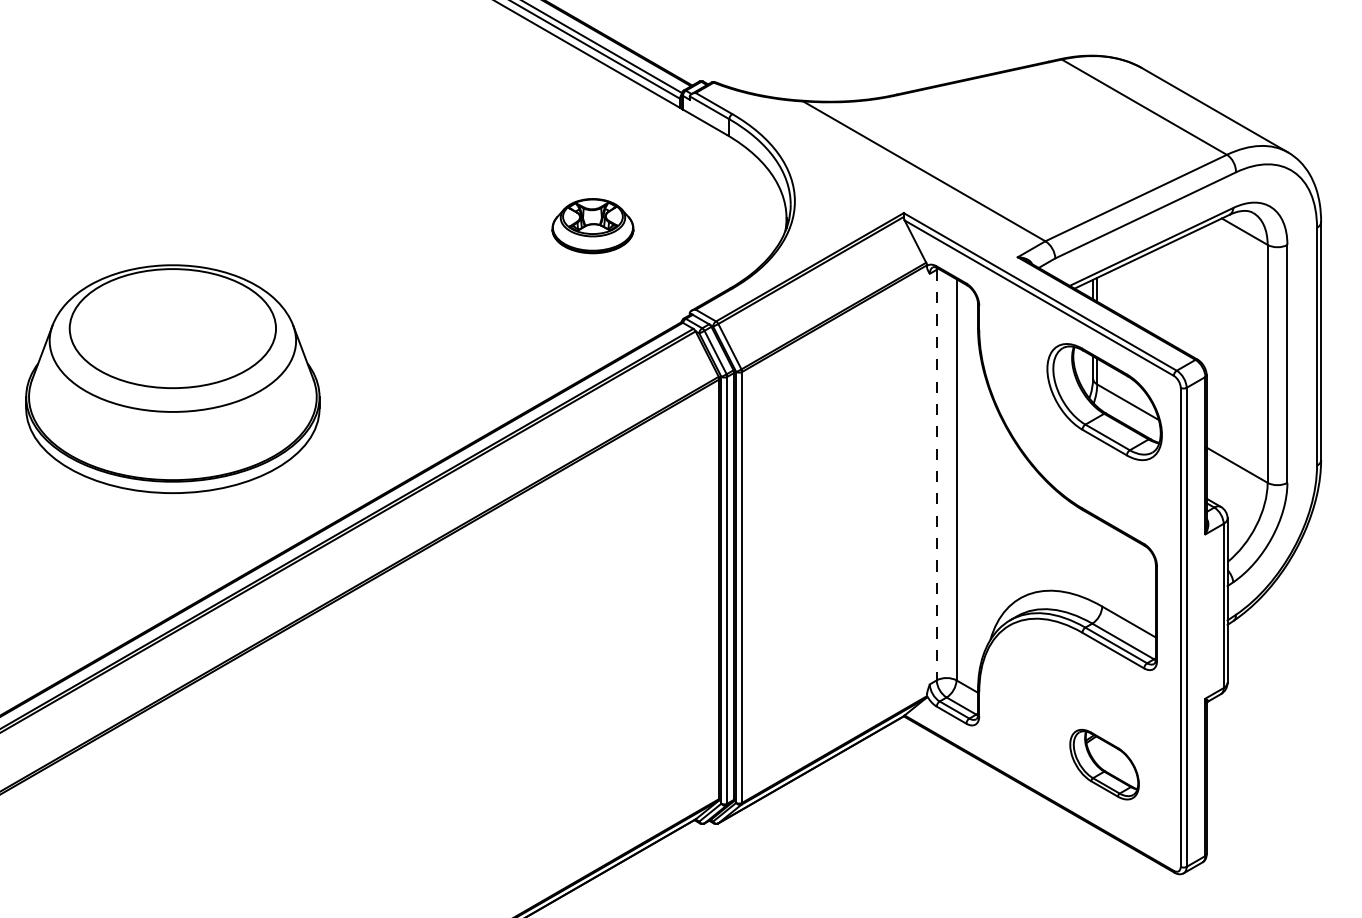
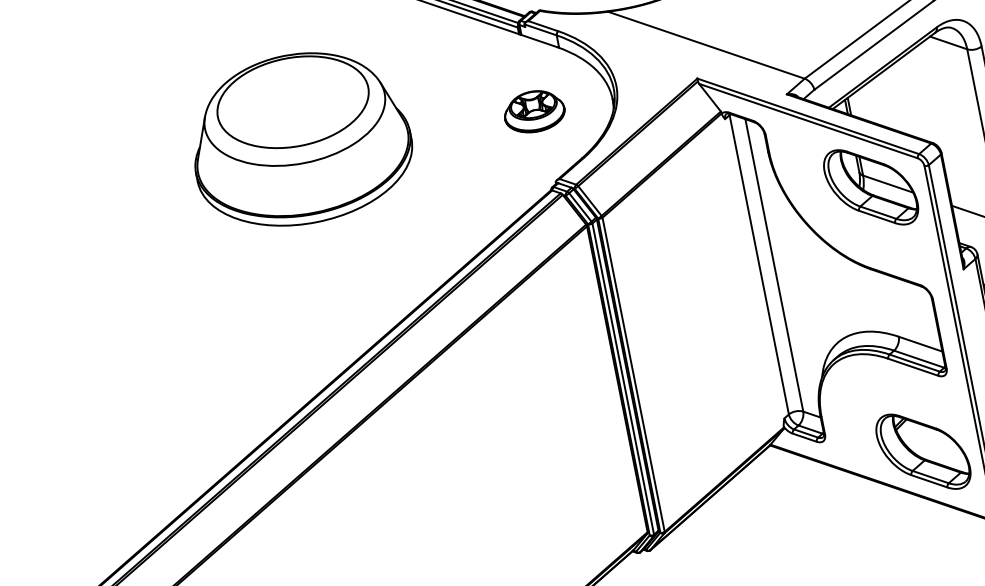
part: (592, 226) -> (534, 112), moved
part: (172, 378) -> (300, 138), moved
line: (936, 475) -> (759, 265), dashed -> solid
part: (1104, 764) -> (923, 451), size x1.67

